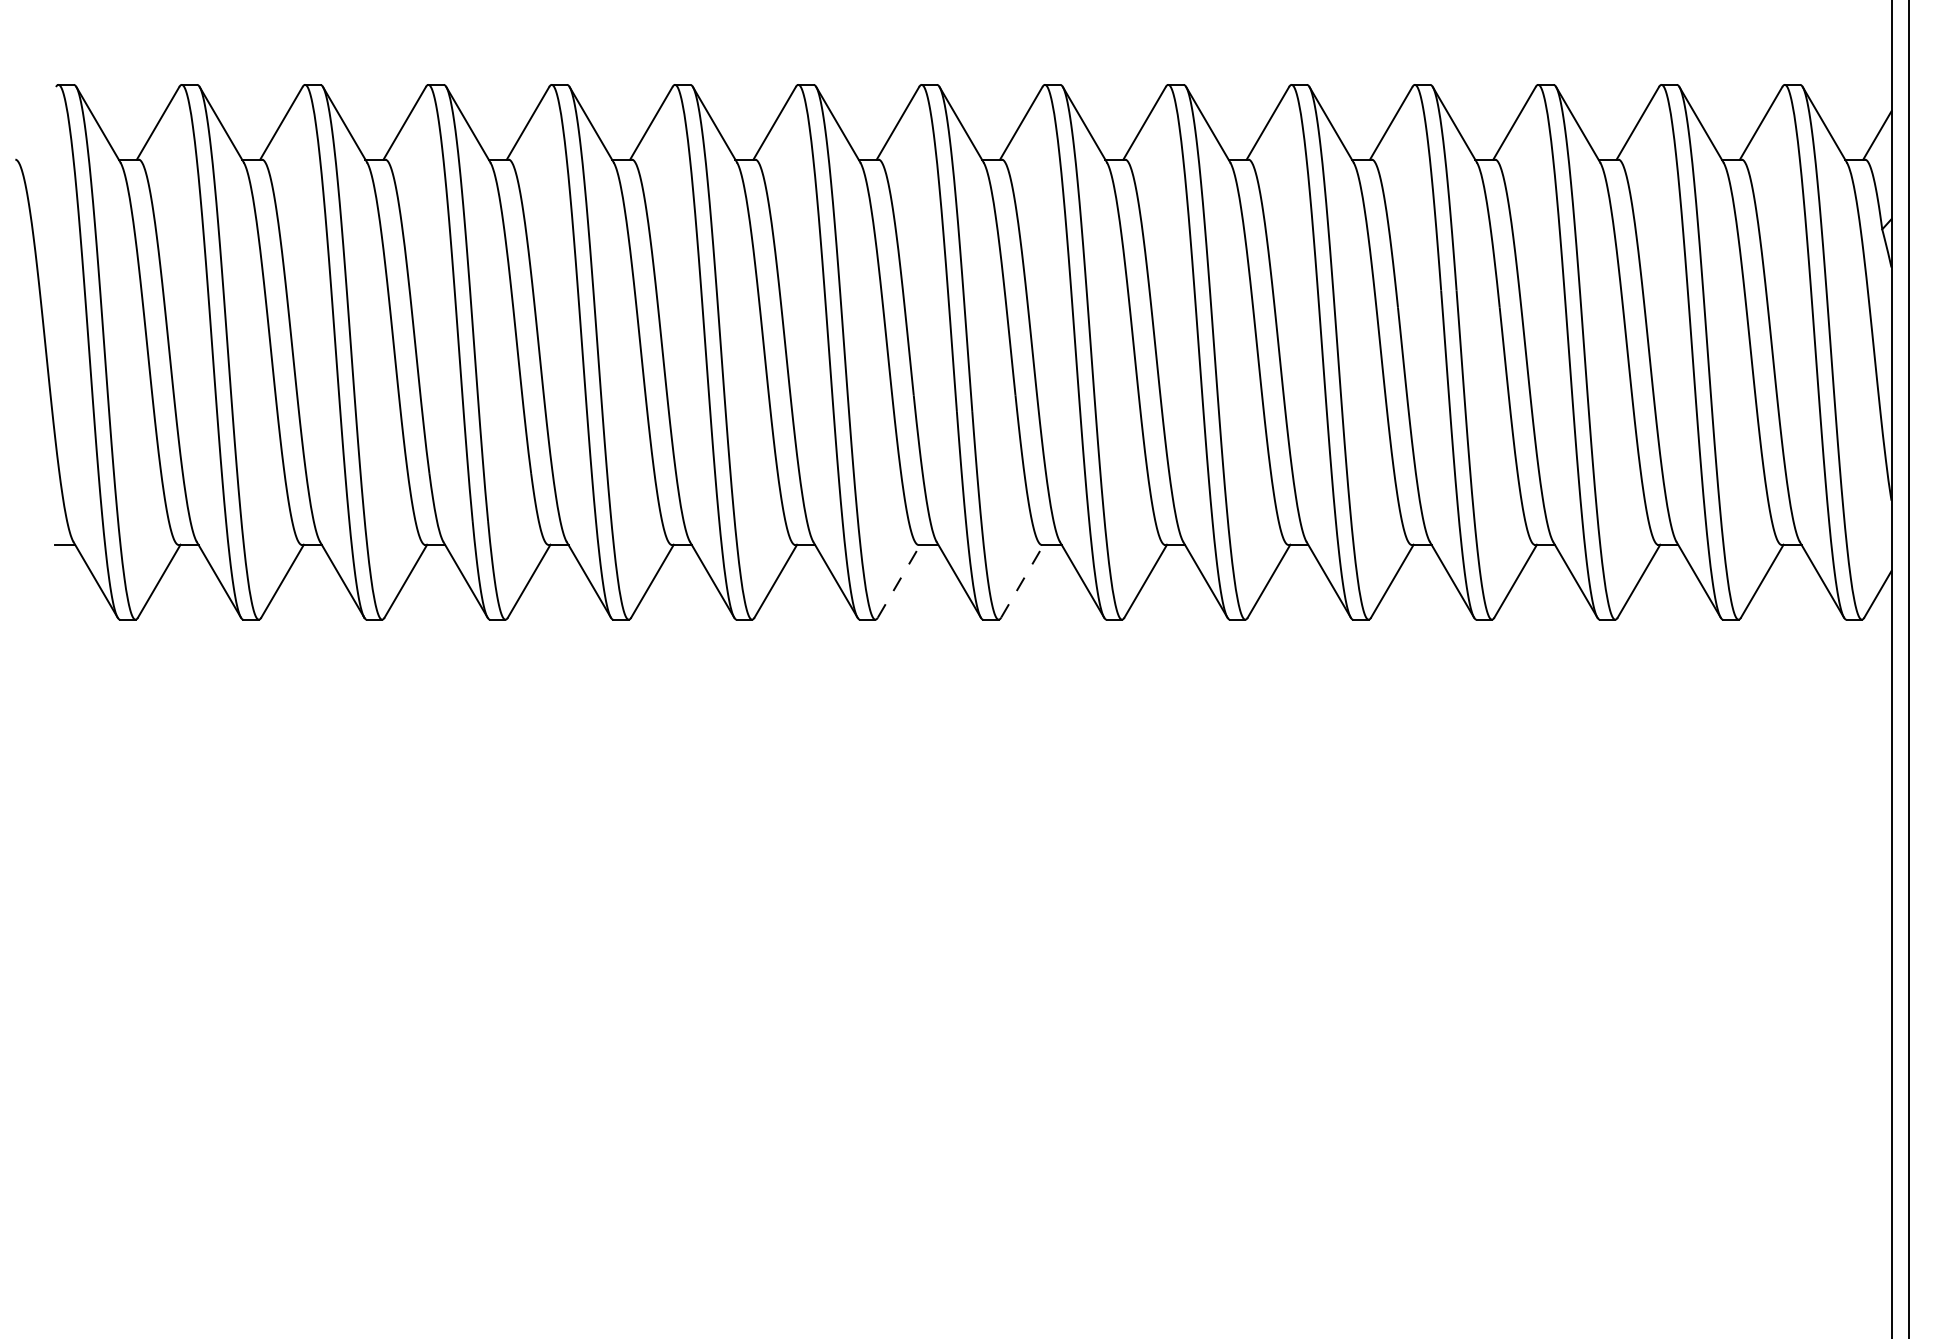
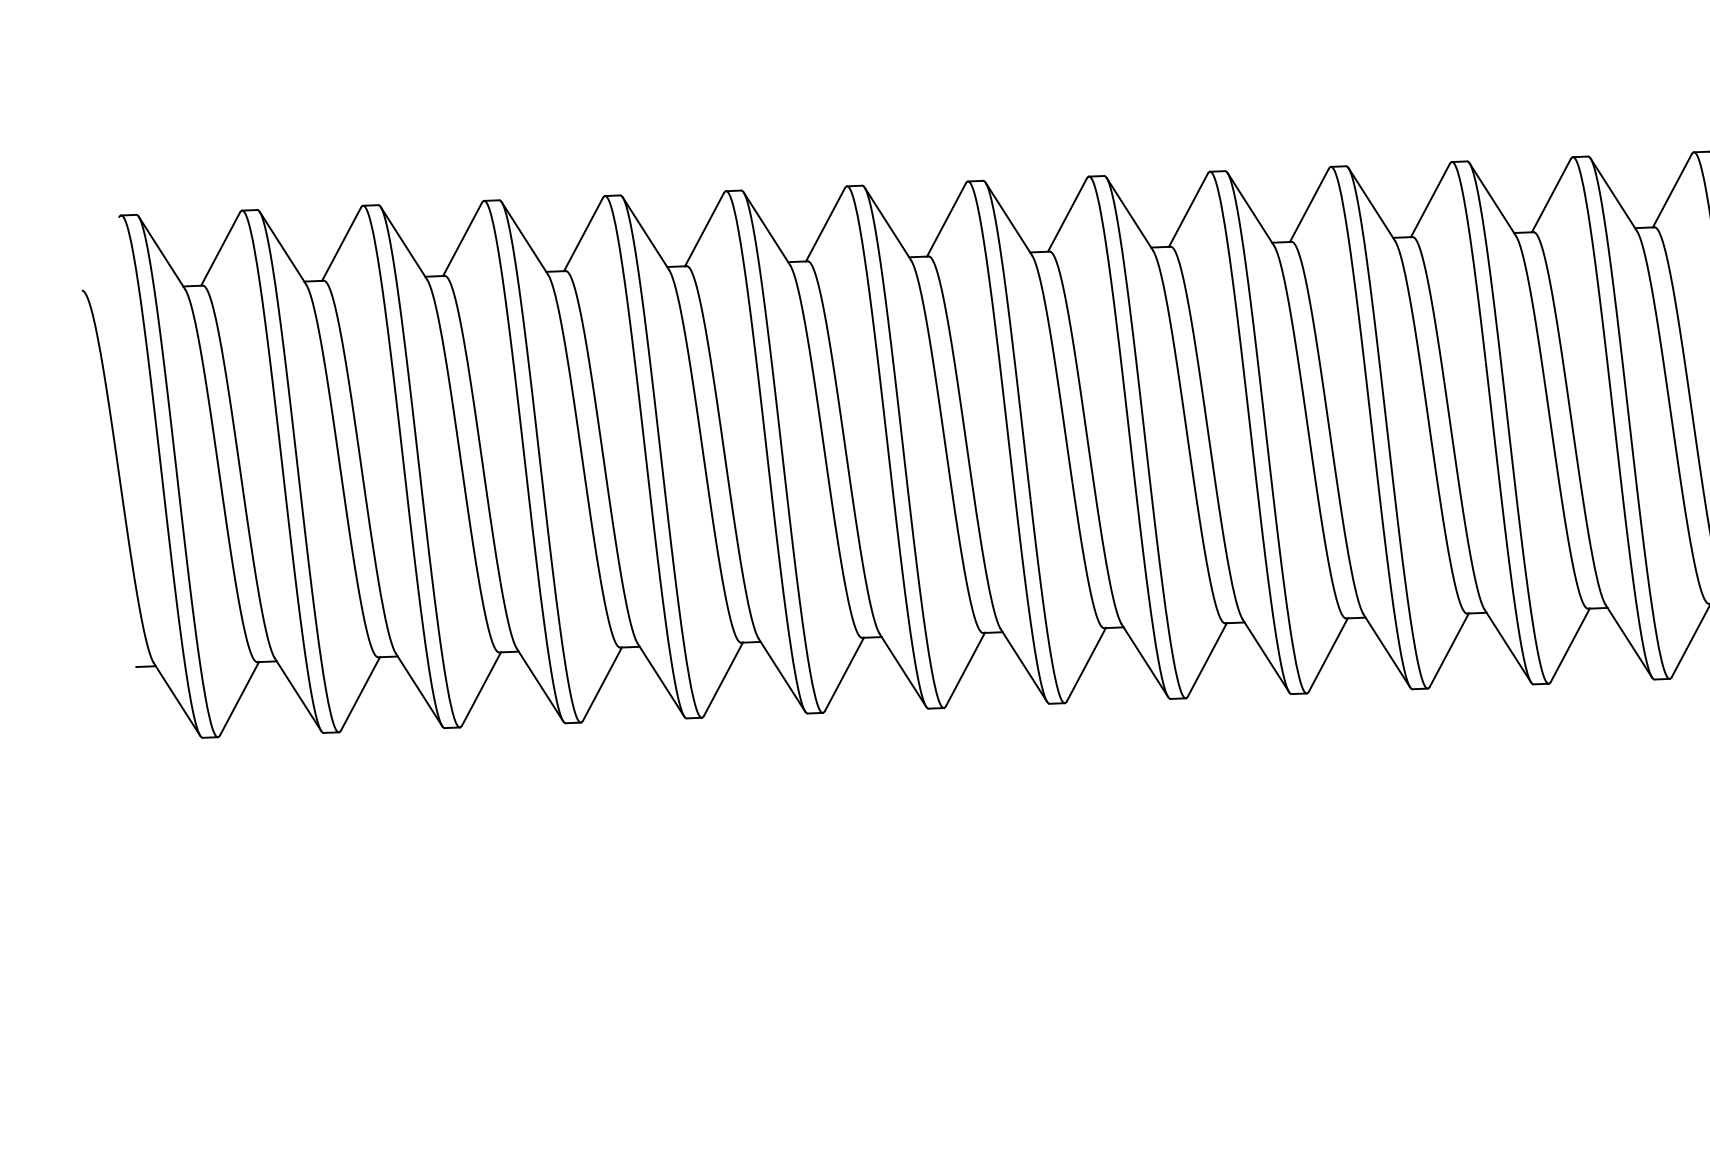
line: (899, 580) -> (965, 668), dashed -> solid
line: (1022, 580) -> (1086, 663), dashed -> solid

